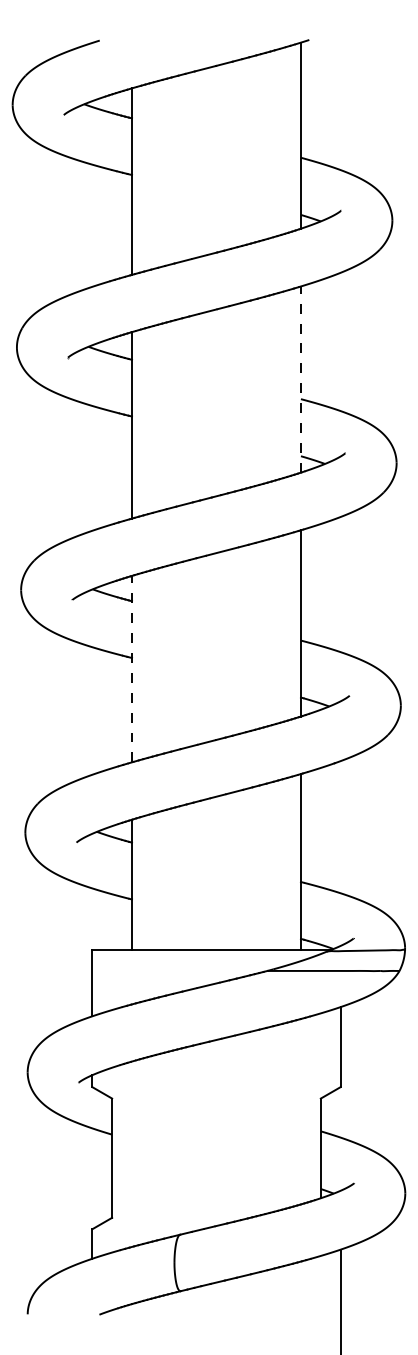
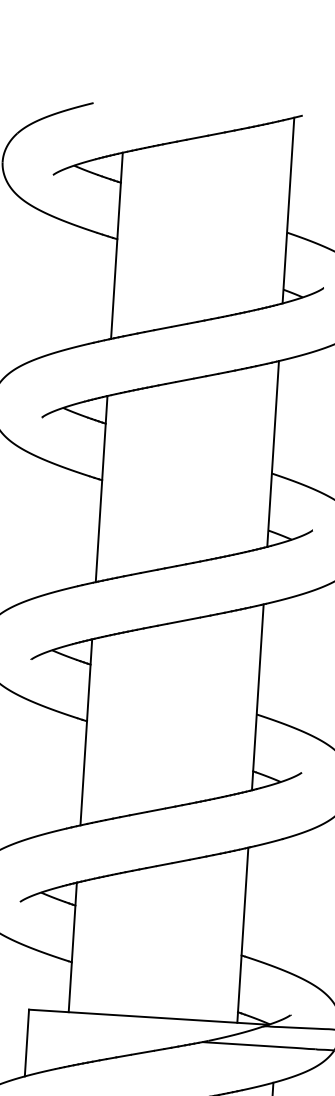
line: (300, 379) -> (272, 453), dashed -> solid
line: (132, 668) -> (86, 731), dashed -> solid

